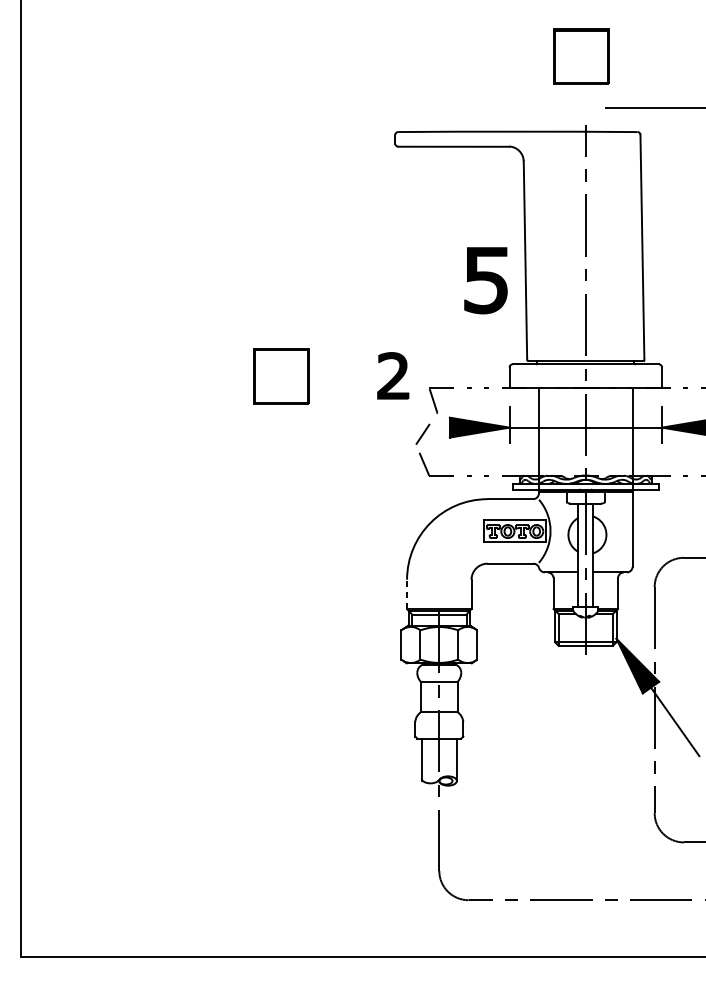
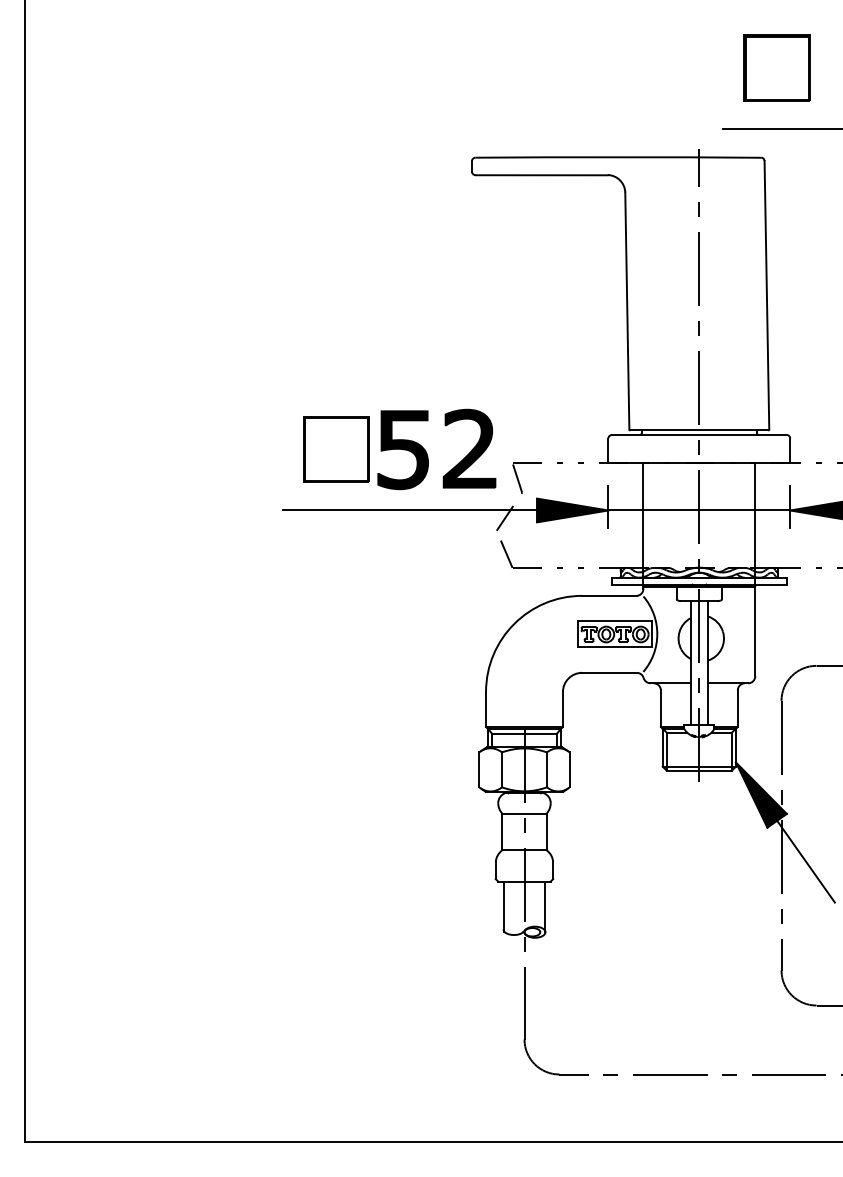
part: (580, 56) -> (776, 67), moved
part: (485, 281) -> (402, 450), moved
part: (393, 375) -> (469, 448), size x1.43
line: (342, 427) -> (409, 510), added
line: (407, 594) -> (486, 709), dashed -> solid

